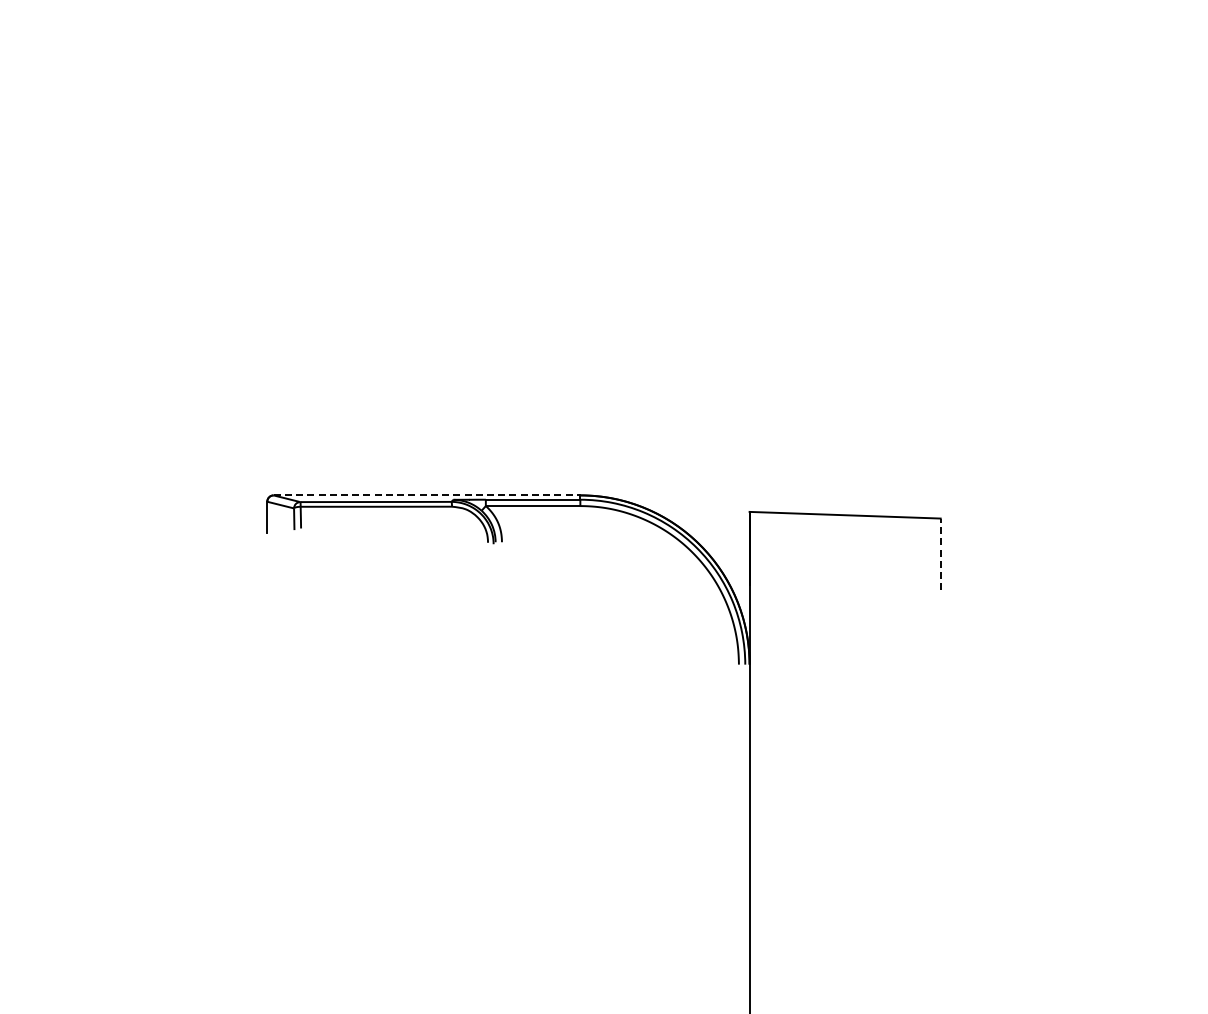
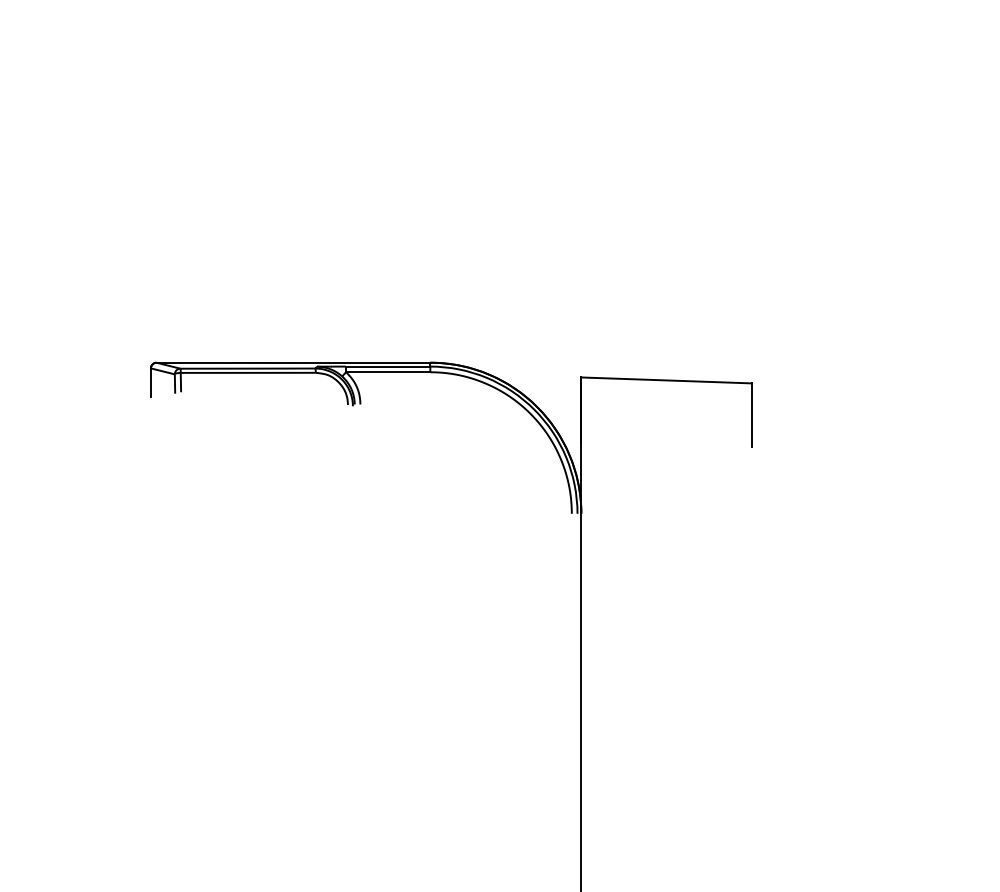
line: (427, 495) -> (293, 362), dashed -> solid
line: (940, 554) -> (751, 415), dashed -> solid

